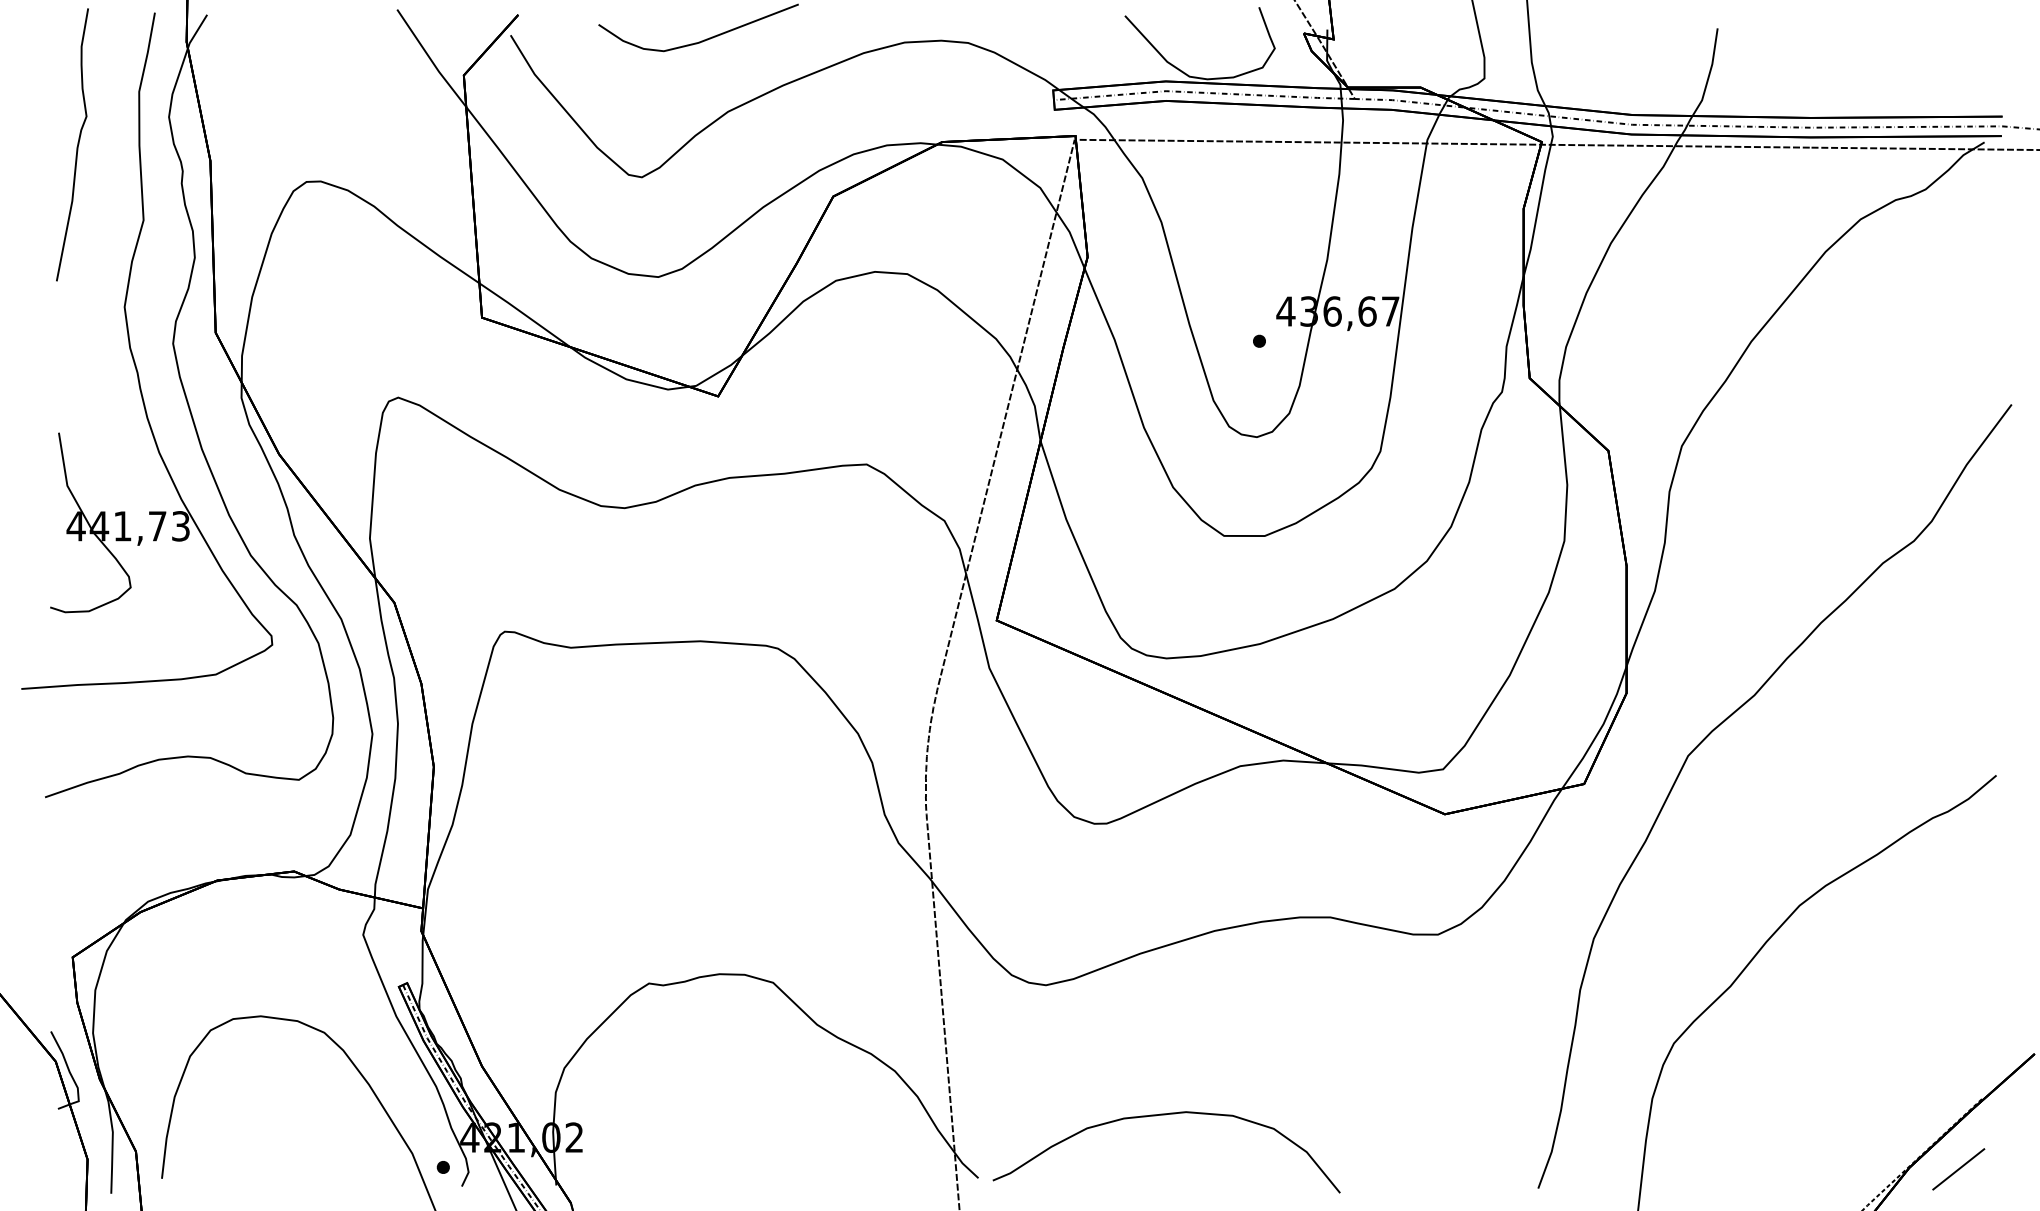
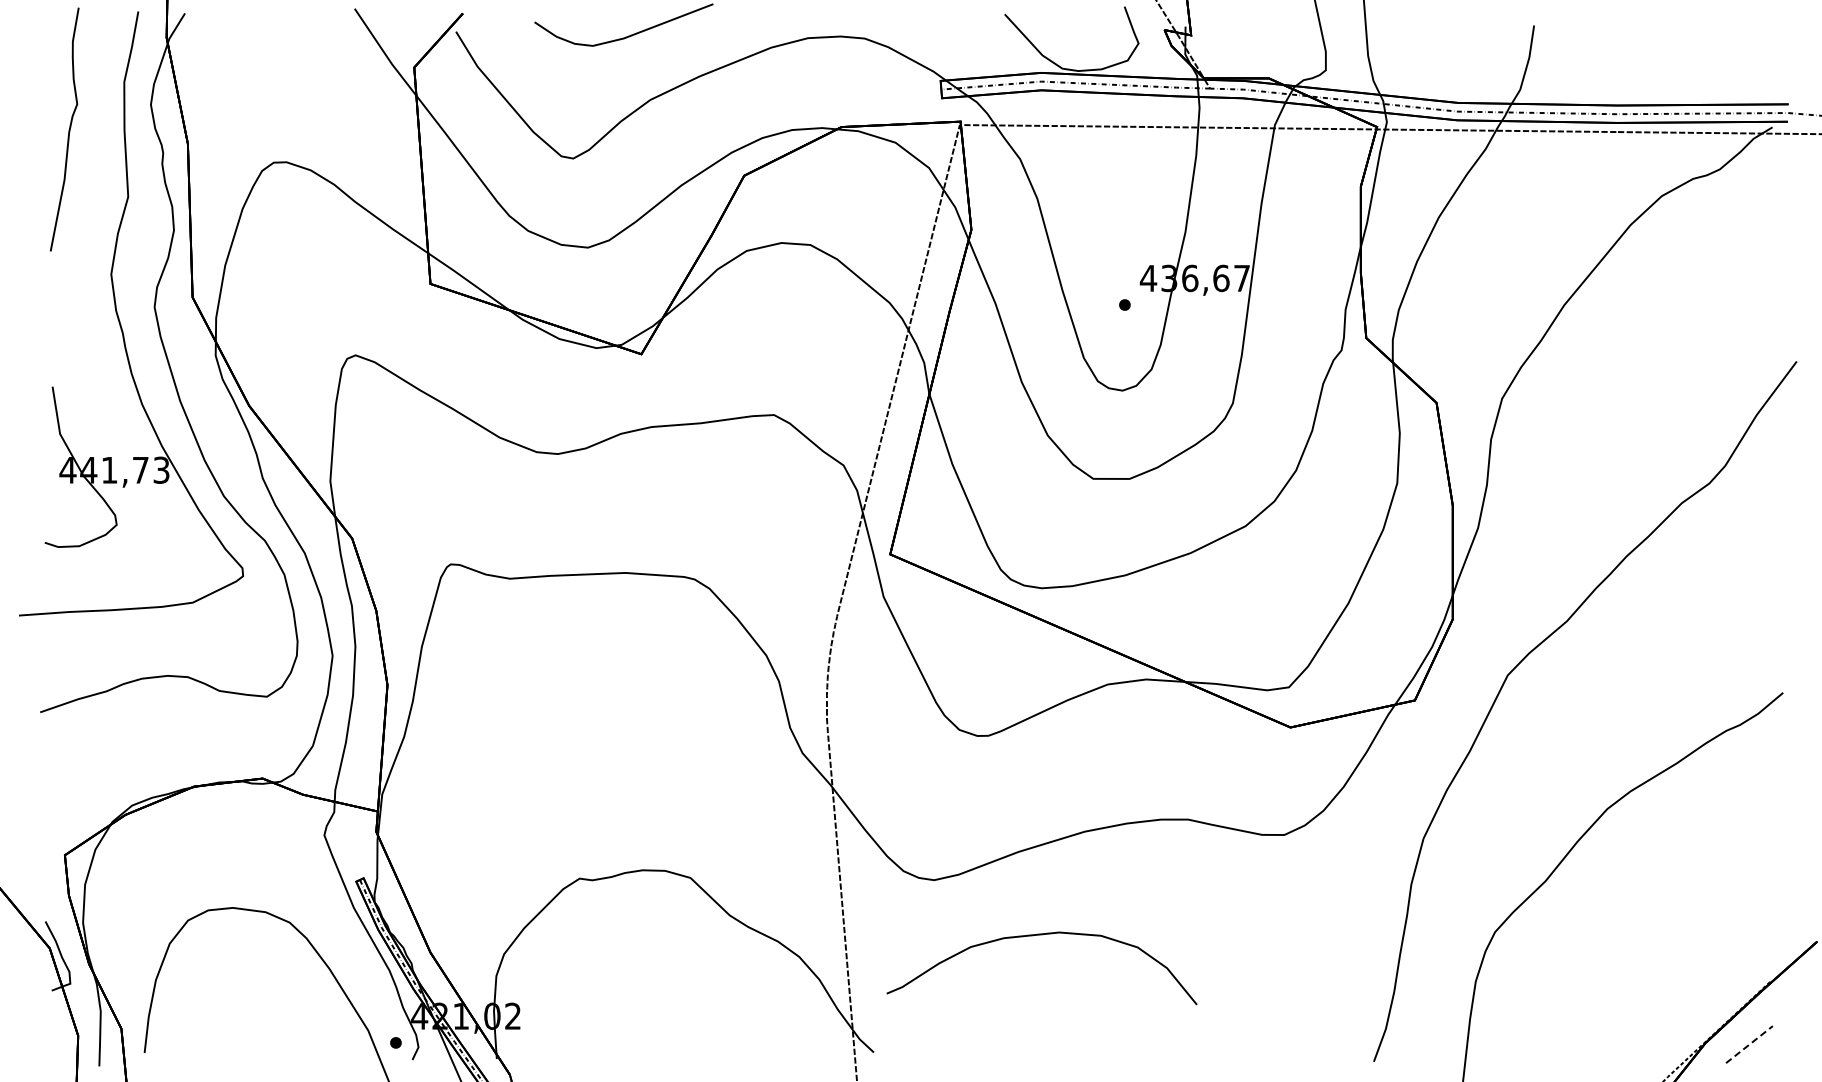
curve: (1157, 1116) -> (1033, 936), moved
line: (1958, 1169) -> (1749, 1044), solid -> dashed

